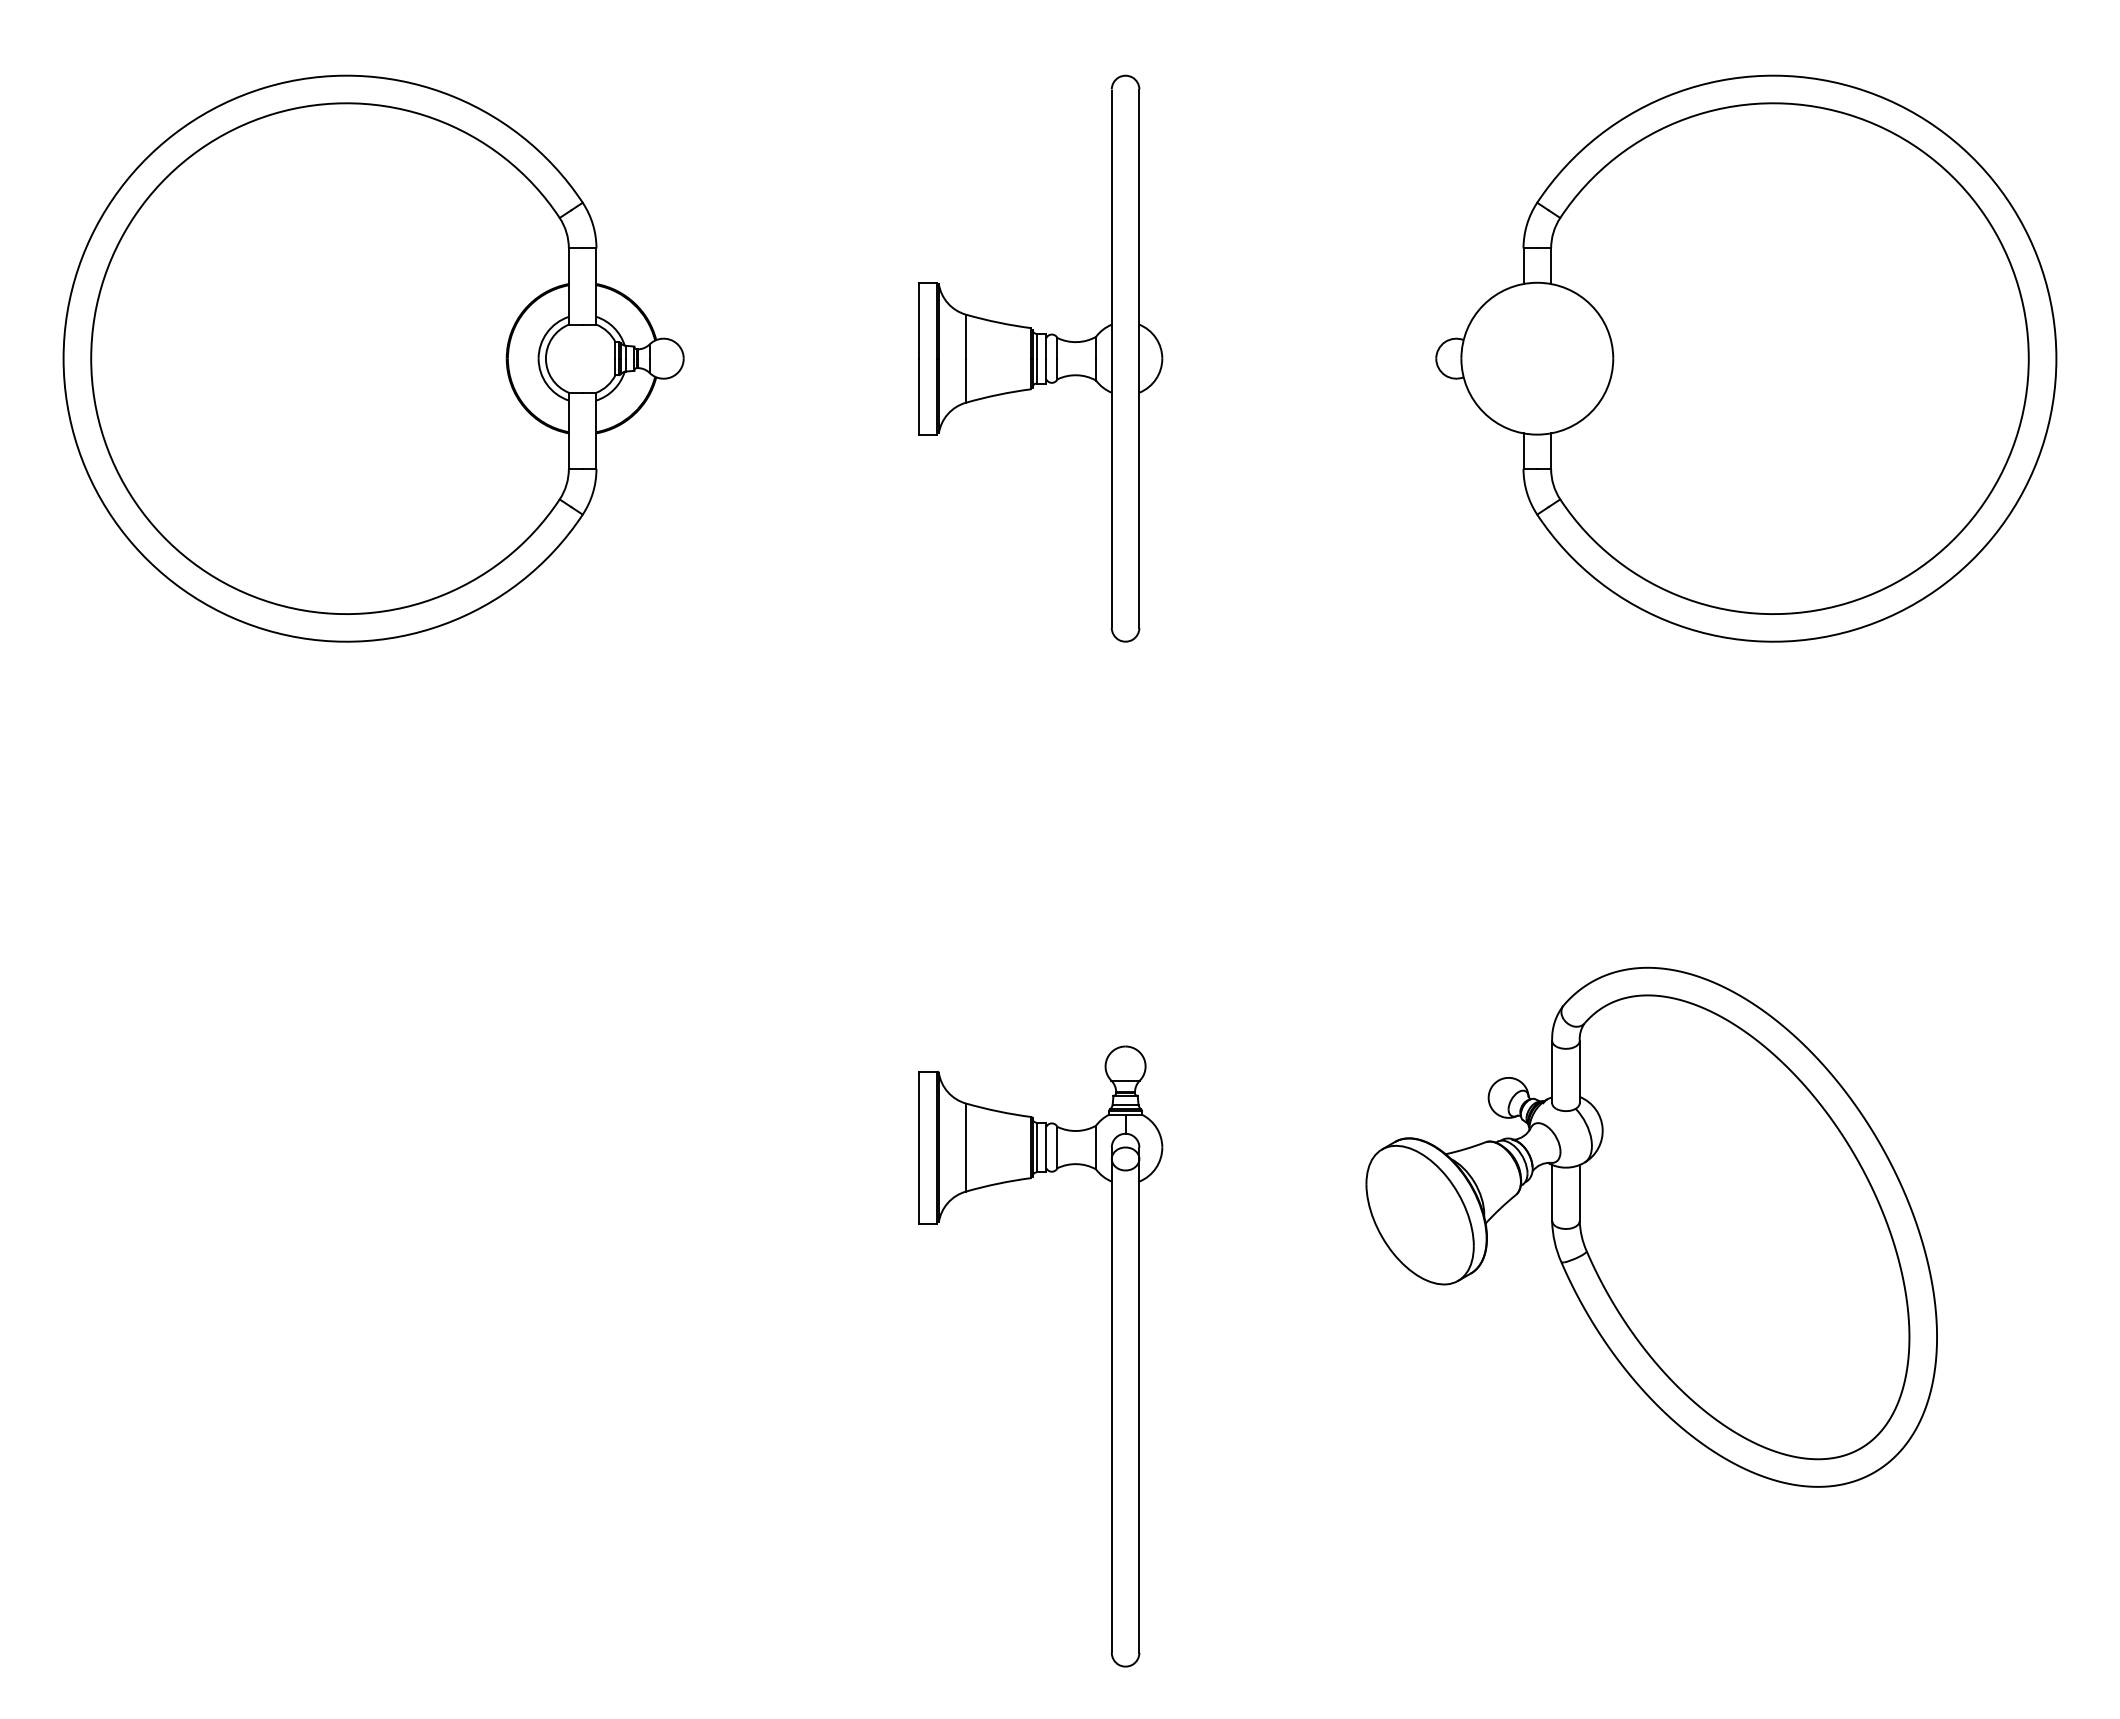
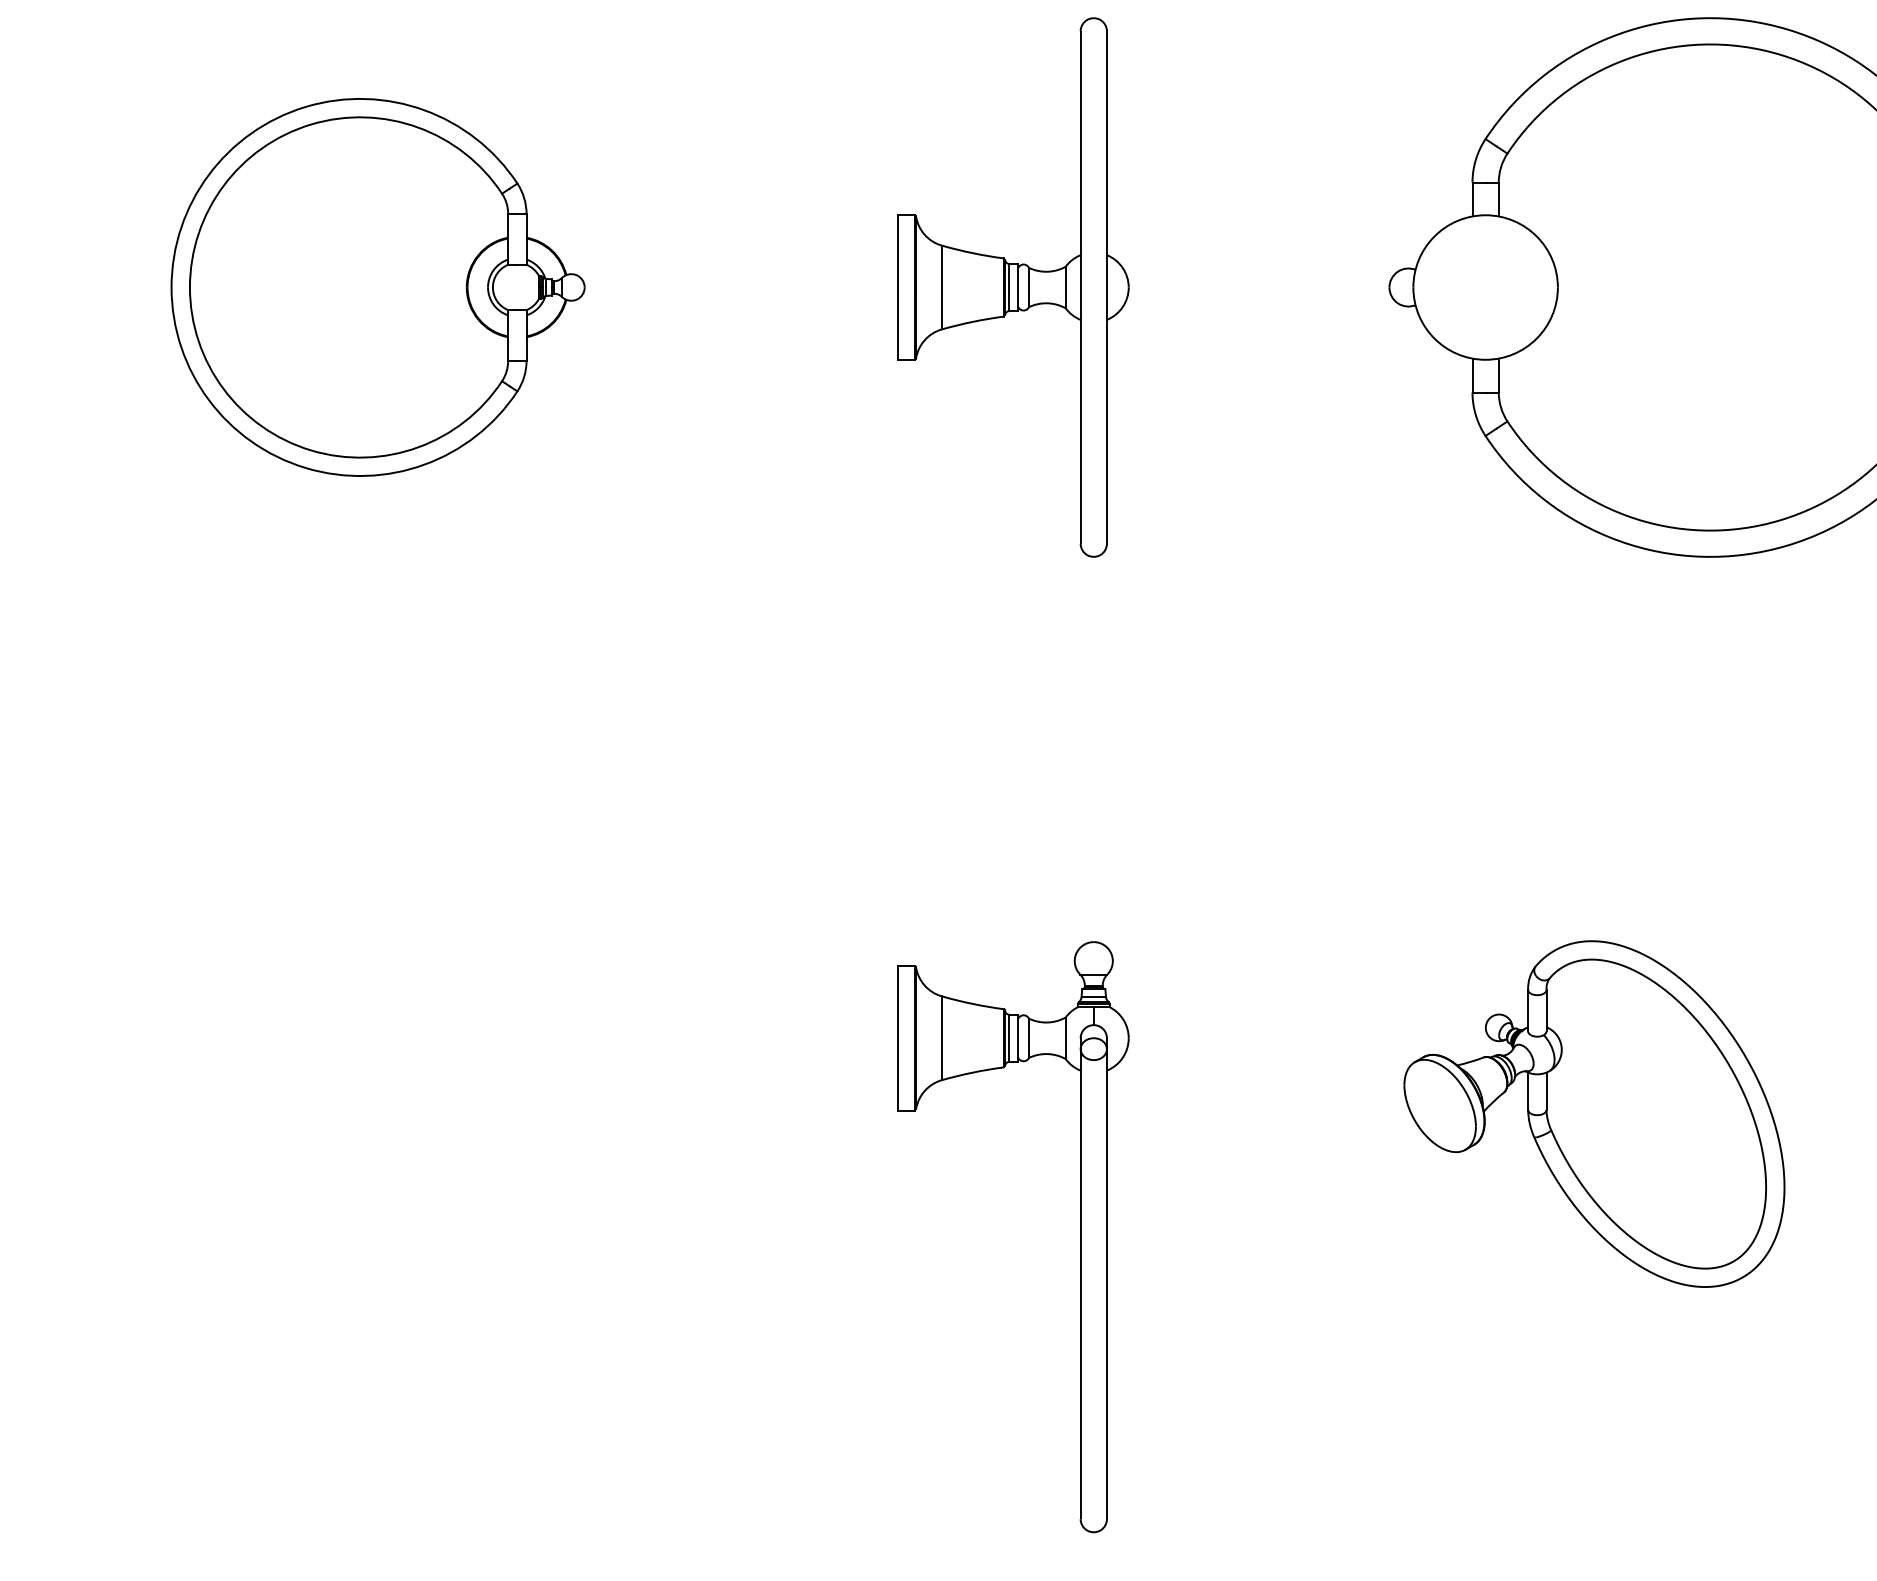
part: (373, 358) -> (378, 287), size x0.7
part: (1651, 1226) -> (1594, 1113), size x0.7

